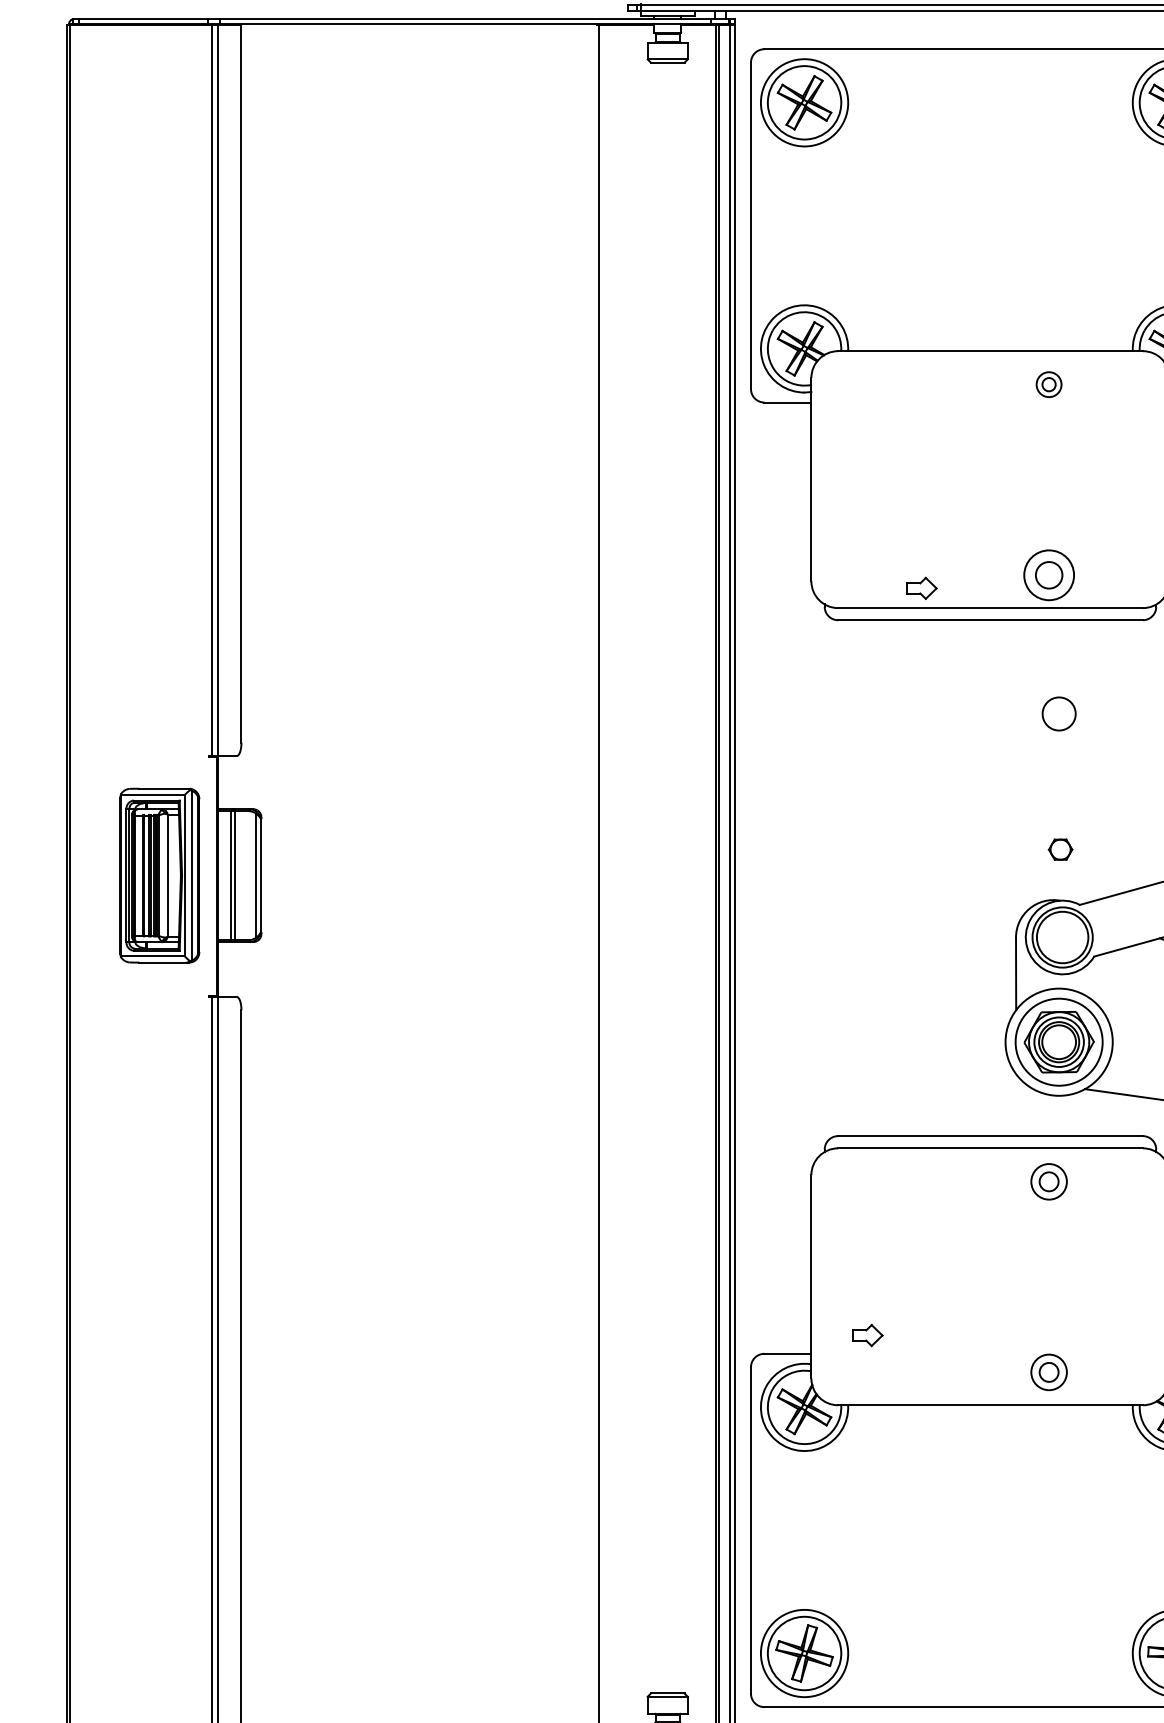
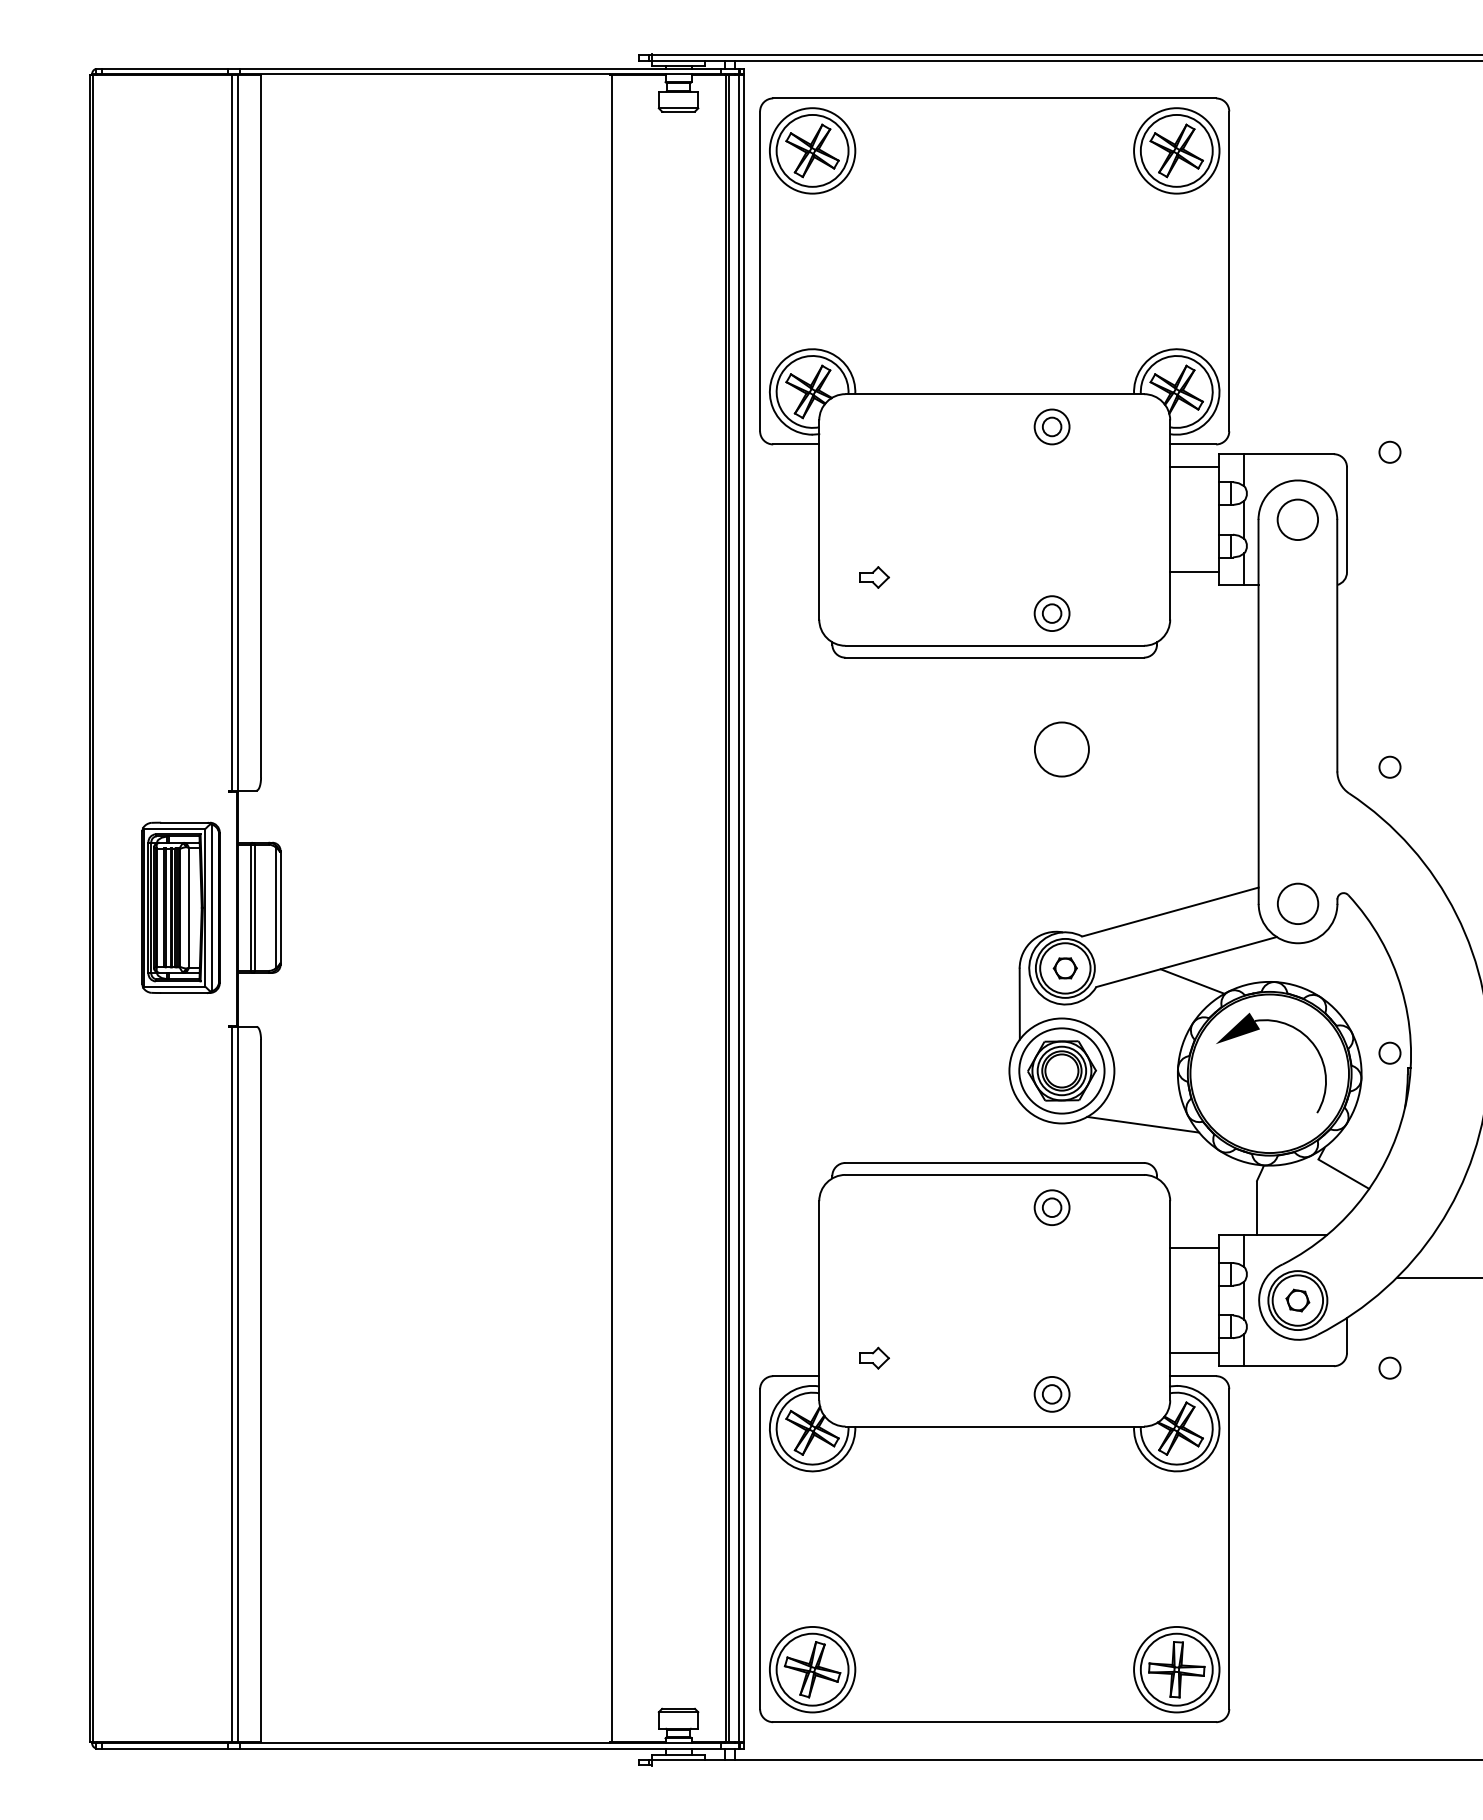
part: (1048, 384) -> (1051, 426), size x1.43
part: (1048, 575) -> (1051, 613), size x0.71
part: (921, 588) -> (874, 577), moved
circle: (1058, 713) -> (1061, 749), size x1.67
part: (1059, 849) -> (1064, 968), moved

